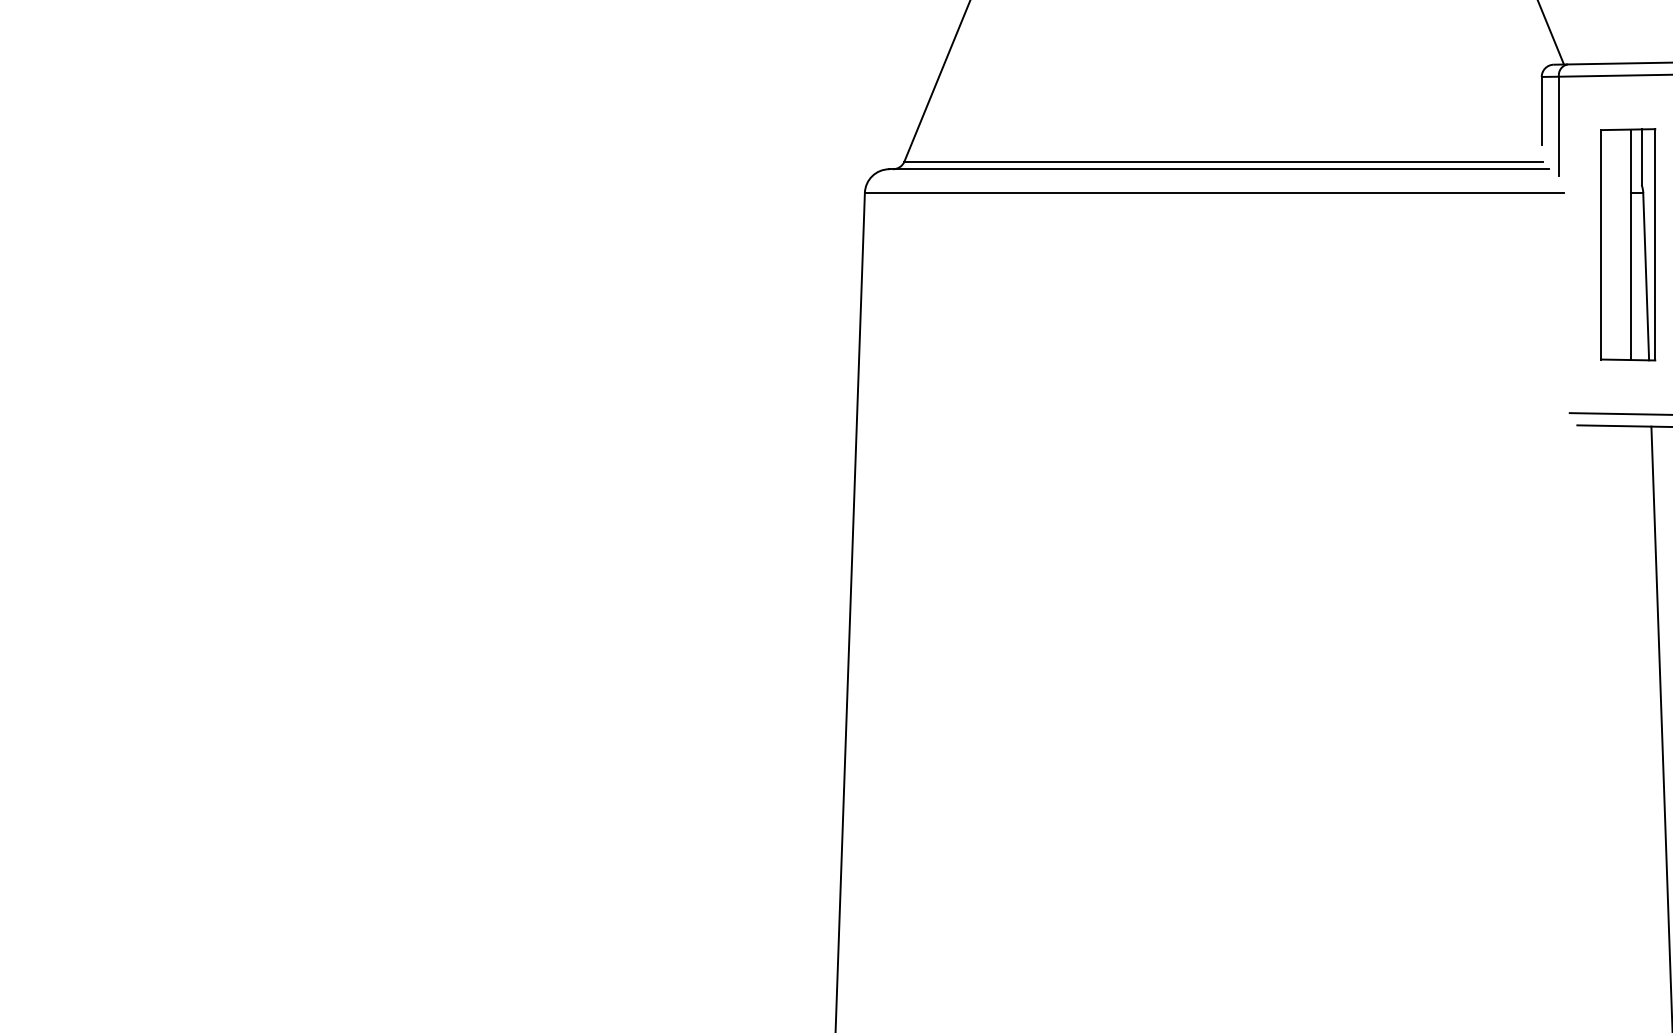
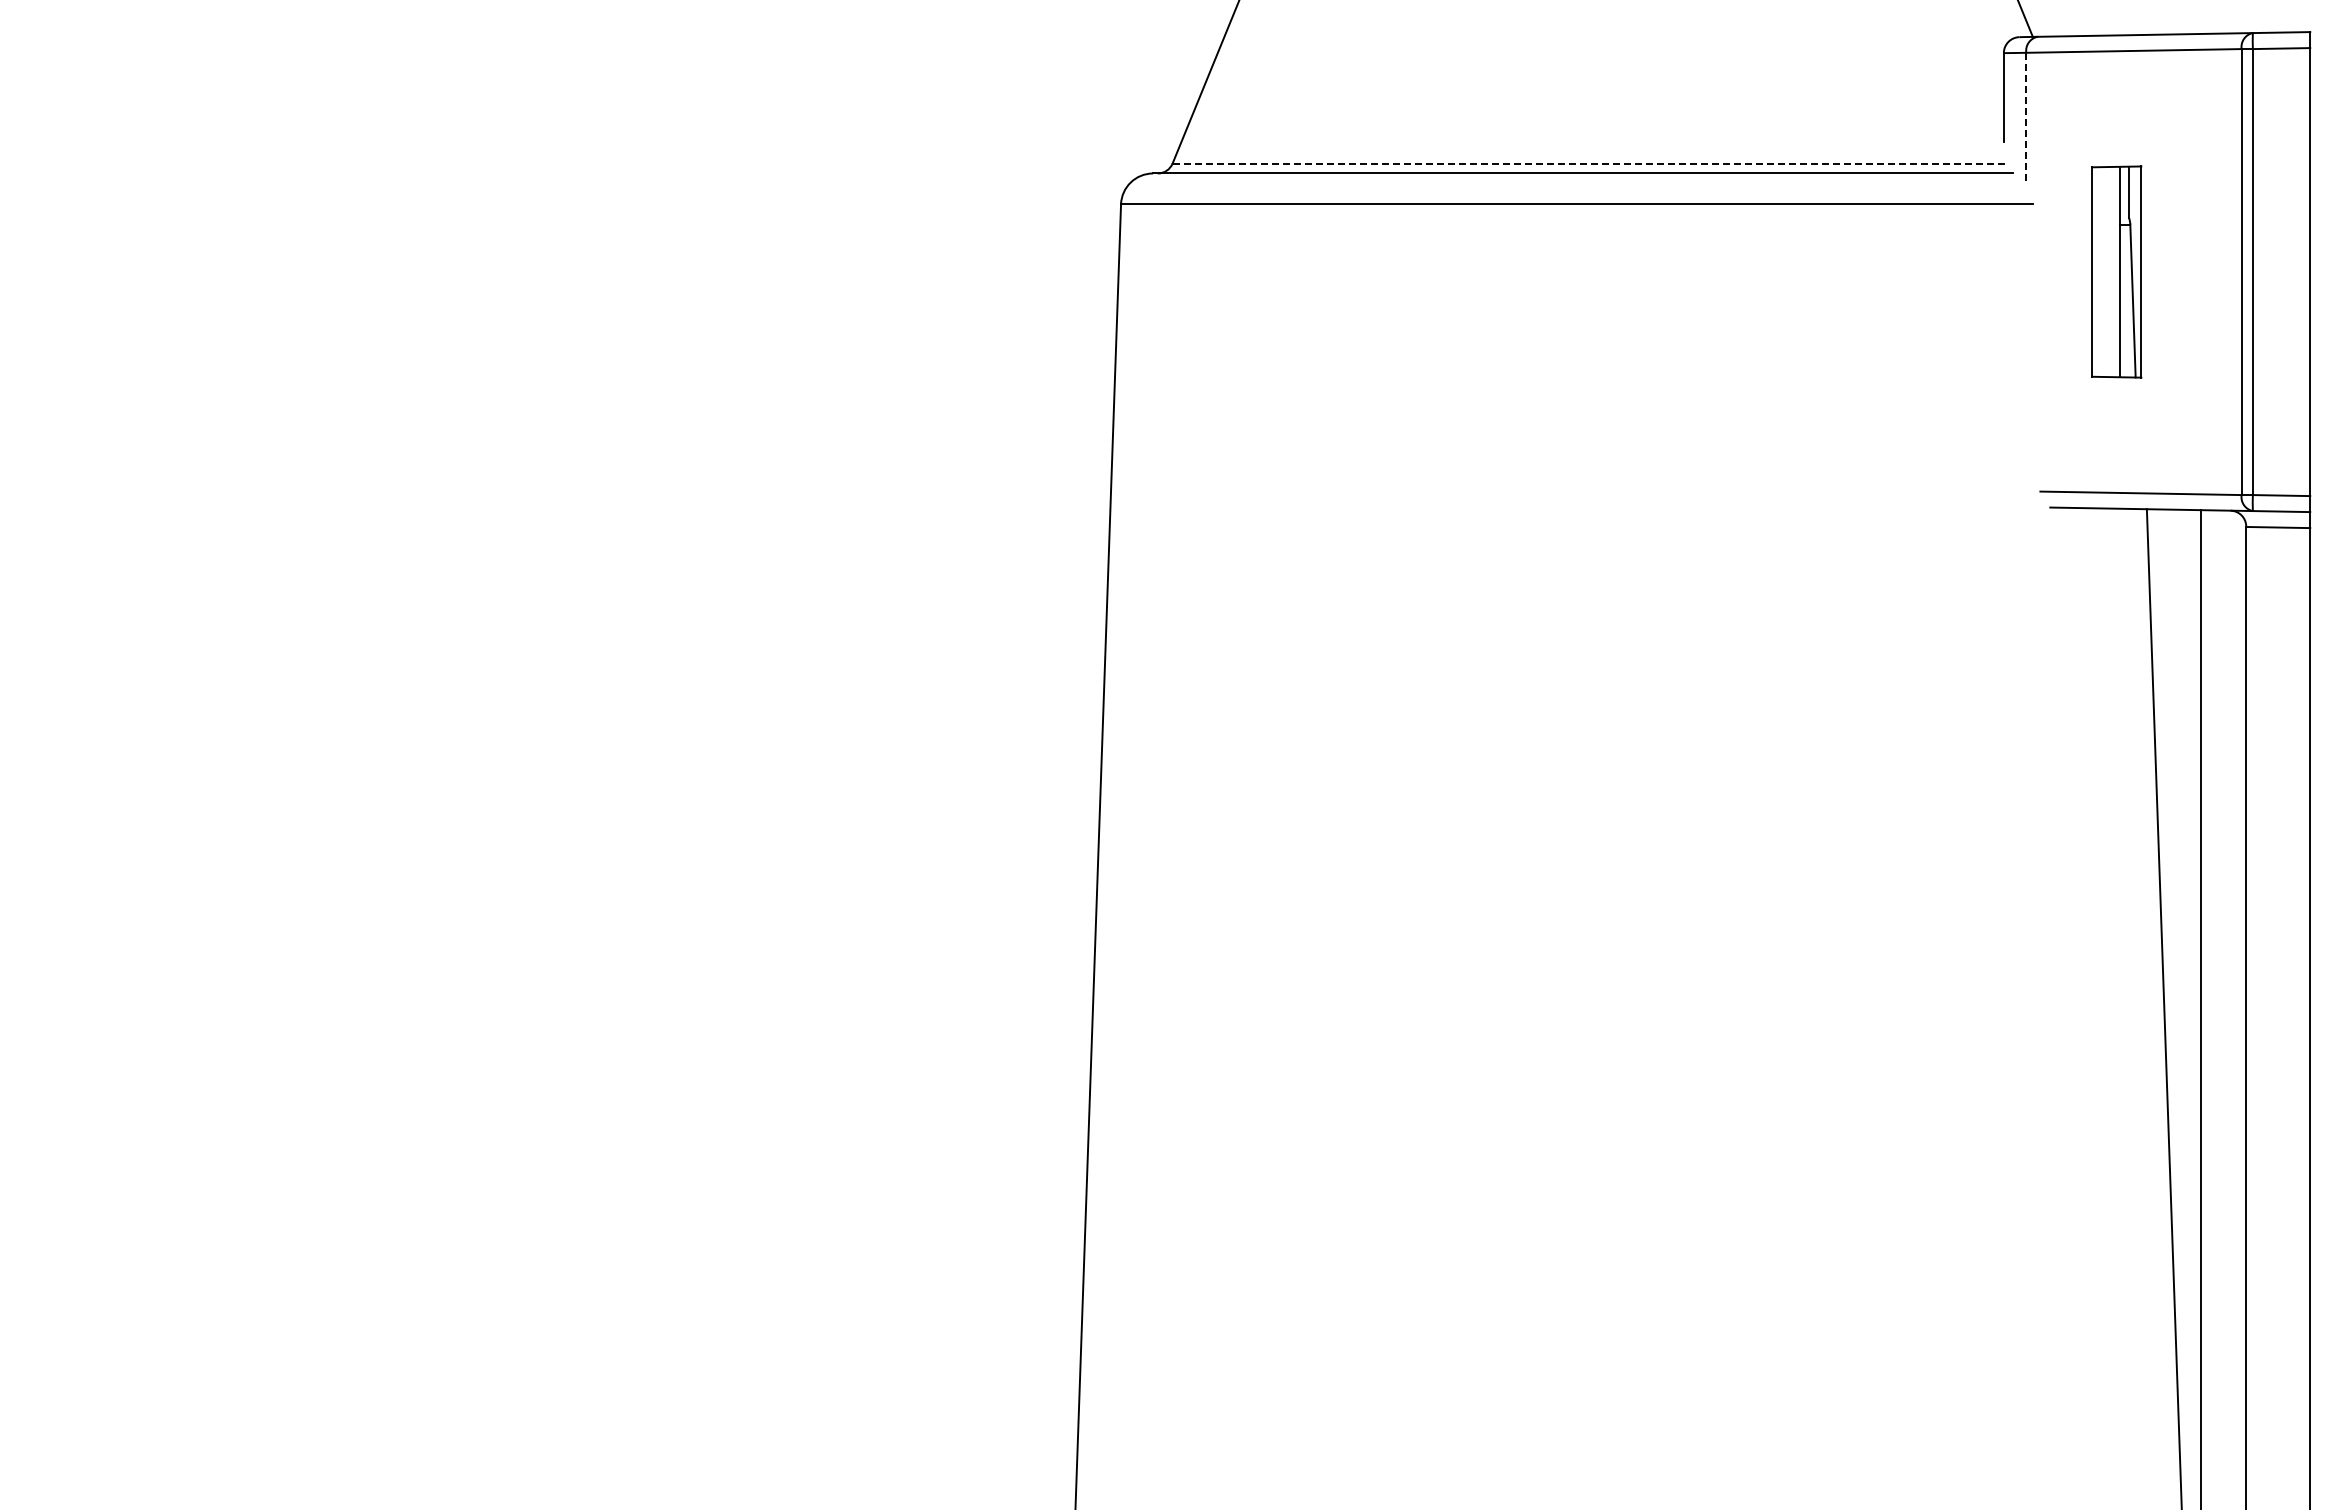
line: (1559, 126) -> (2026, 117), solid -> dashed
line: (1224, 161) -> (1589, 163), solid -> dashed
part: (1628, 244) -> (2116, 271), size x0.7

